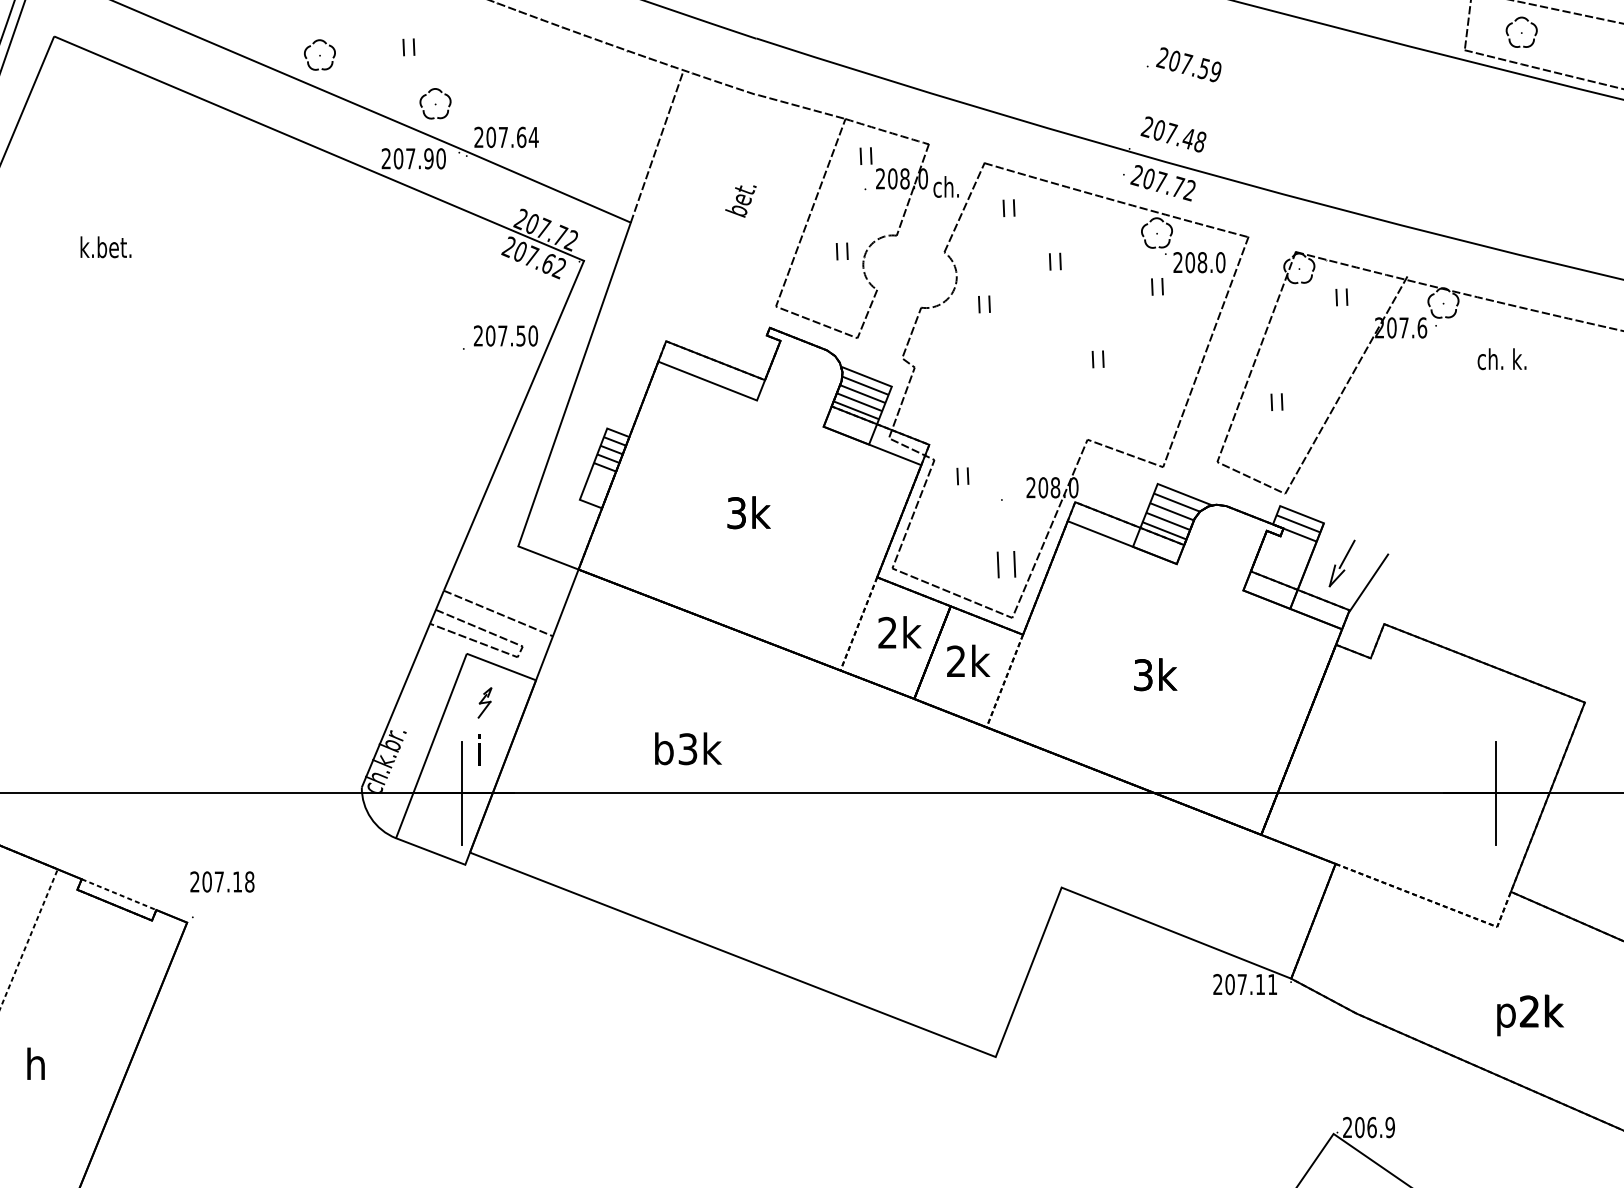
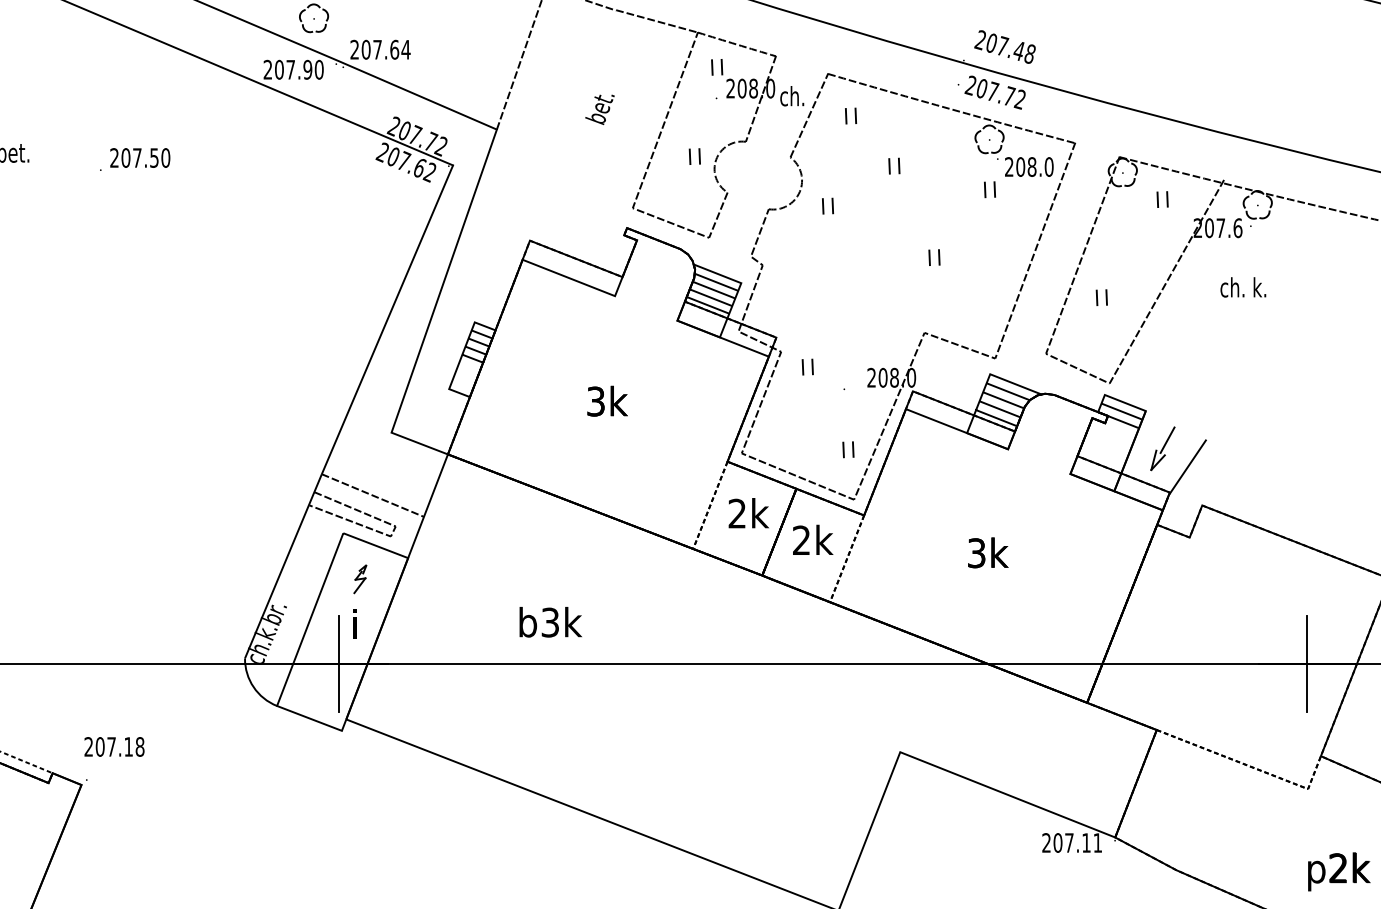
text: (500, 337) -> (135, 159), moved
text: (1501, 359) -> (1242, 287), moved
part: (1005, 564) -> (847, 449), size x0.62

